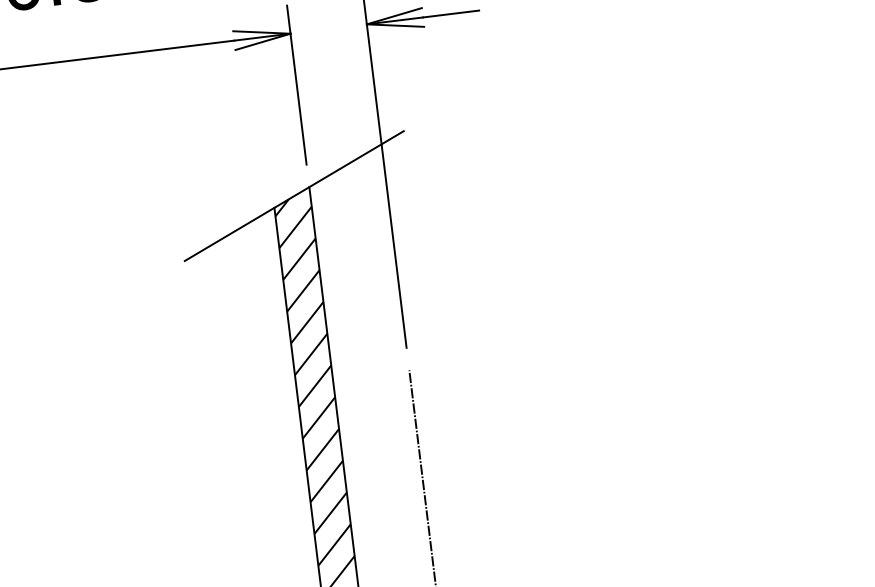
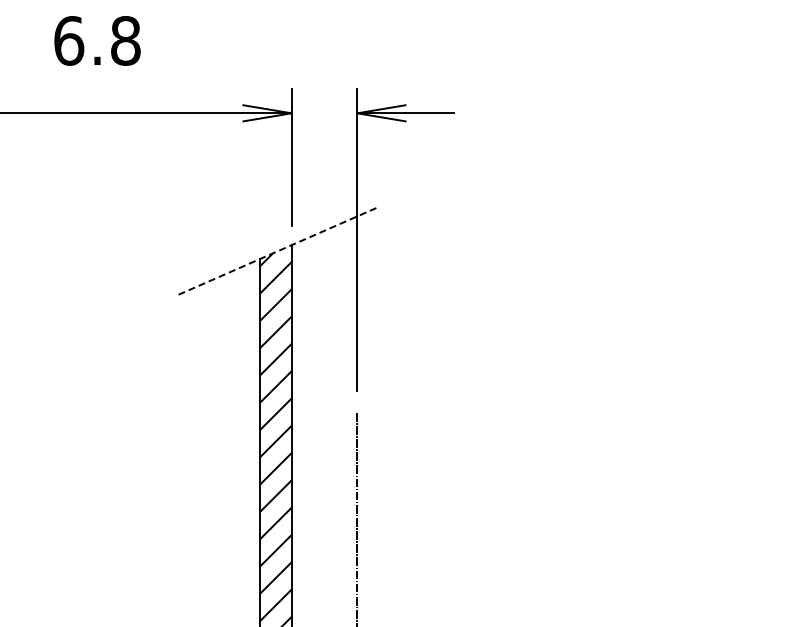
line: (294, 196) -> (278, 251), solid -> dashed

